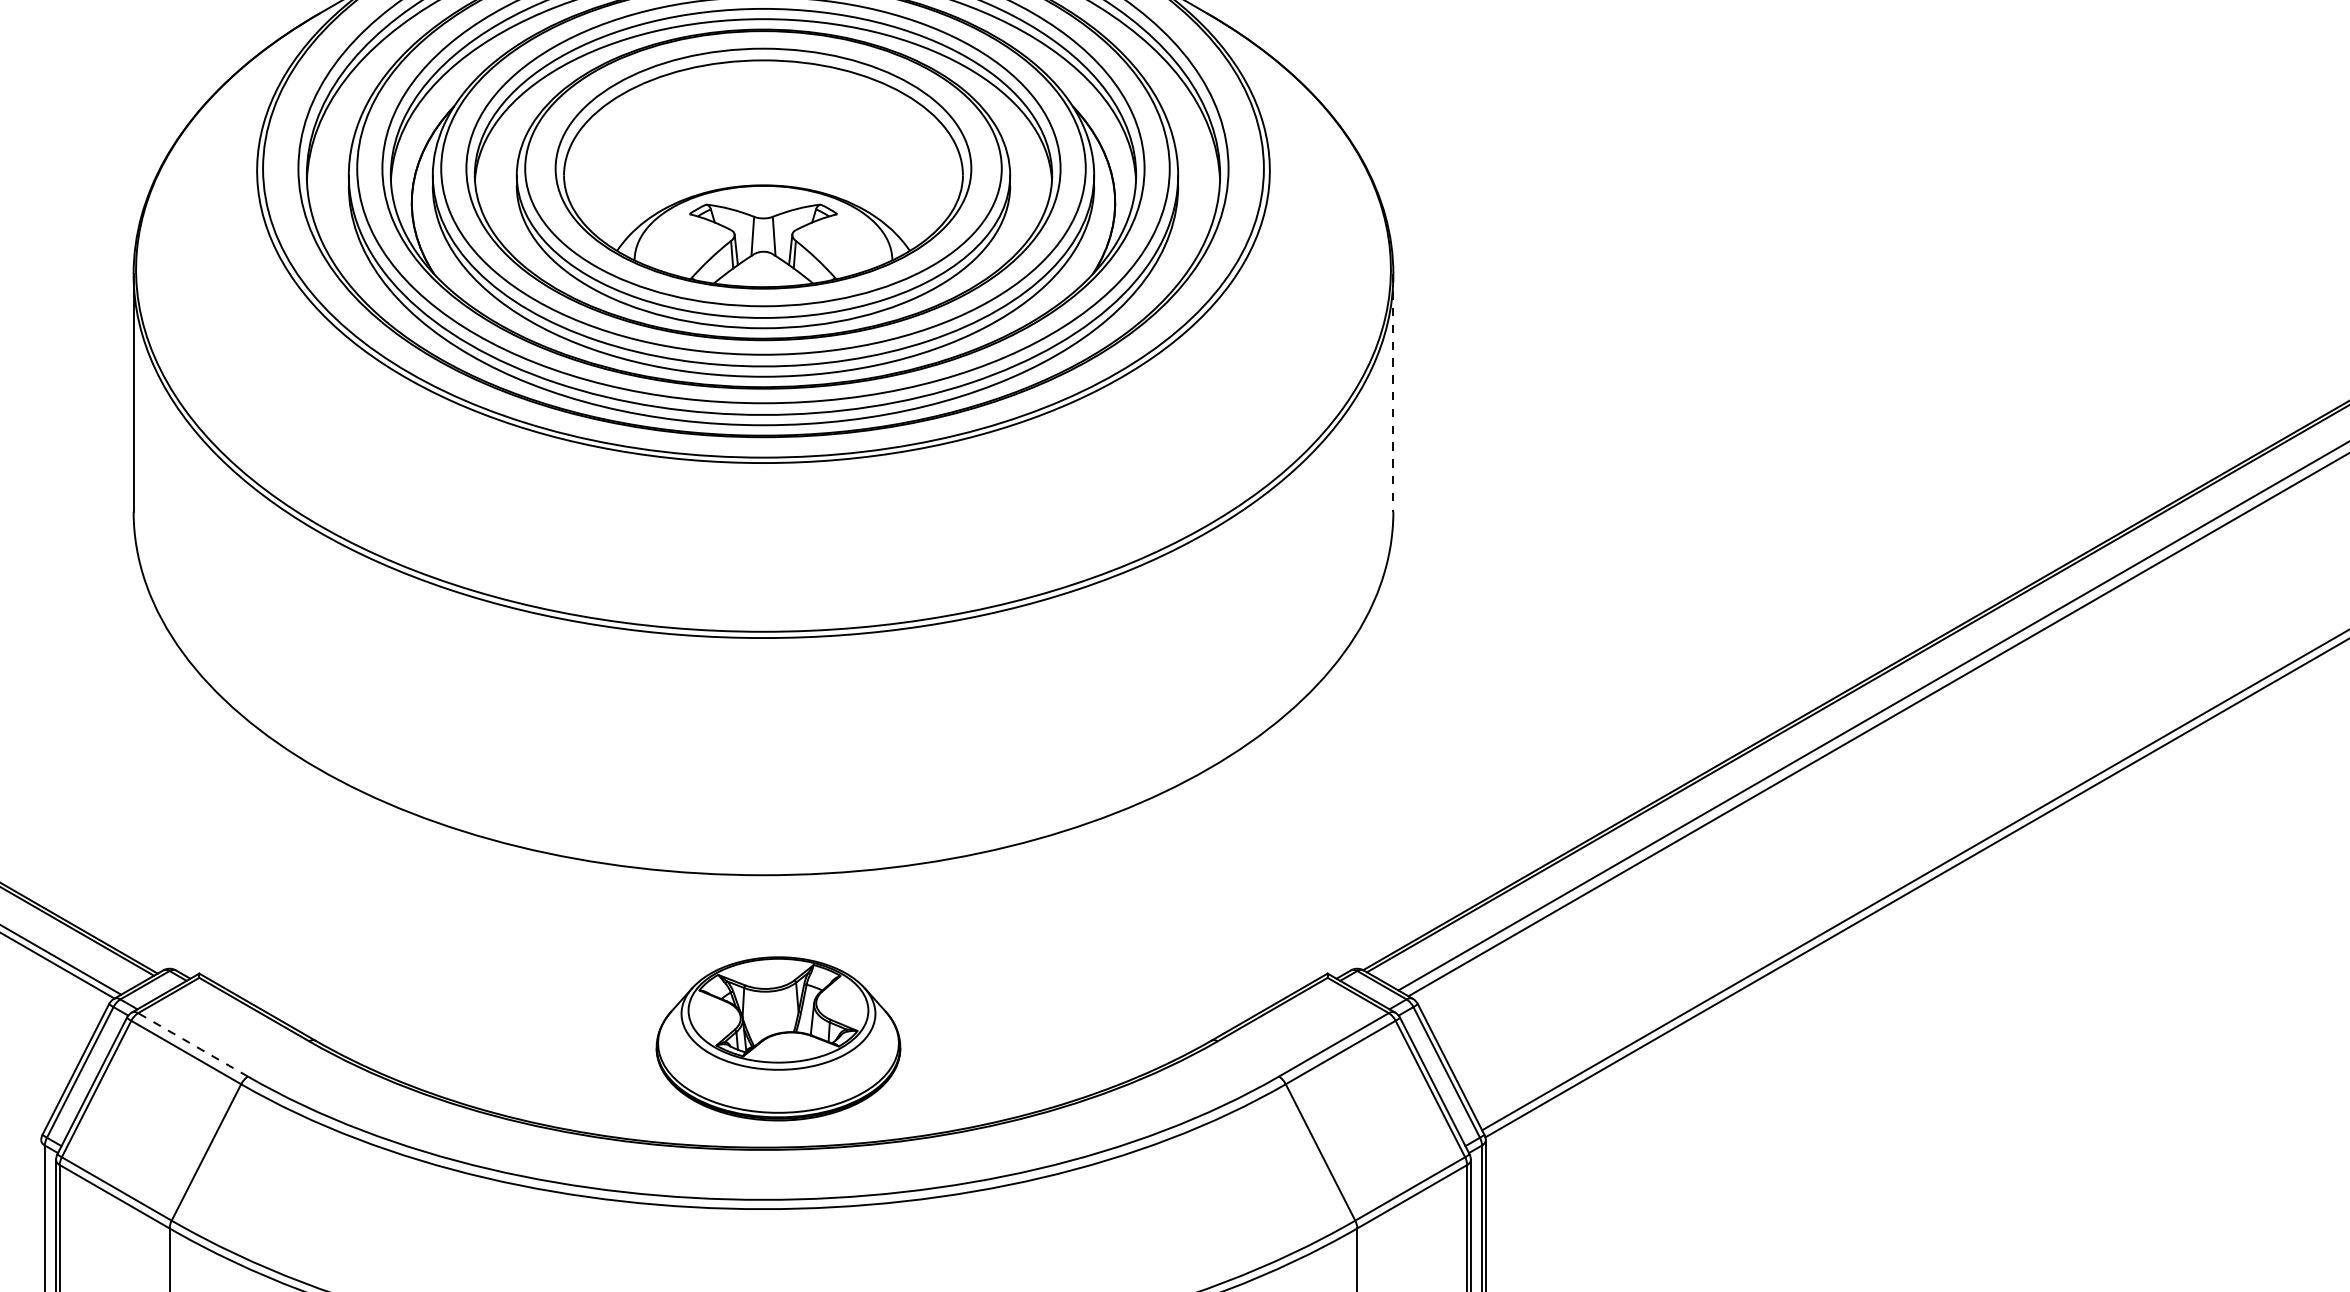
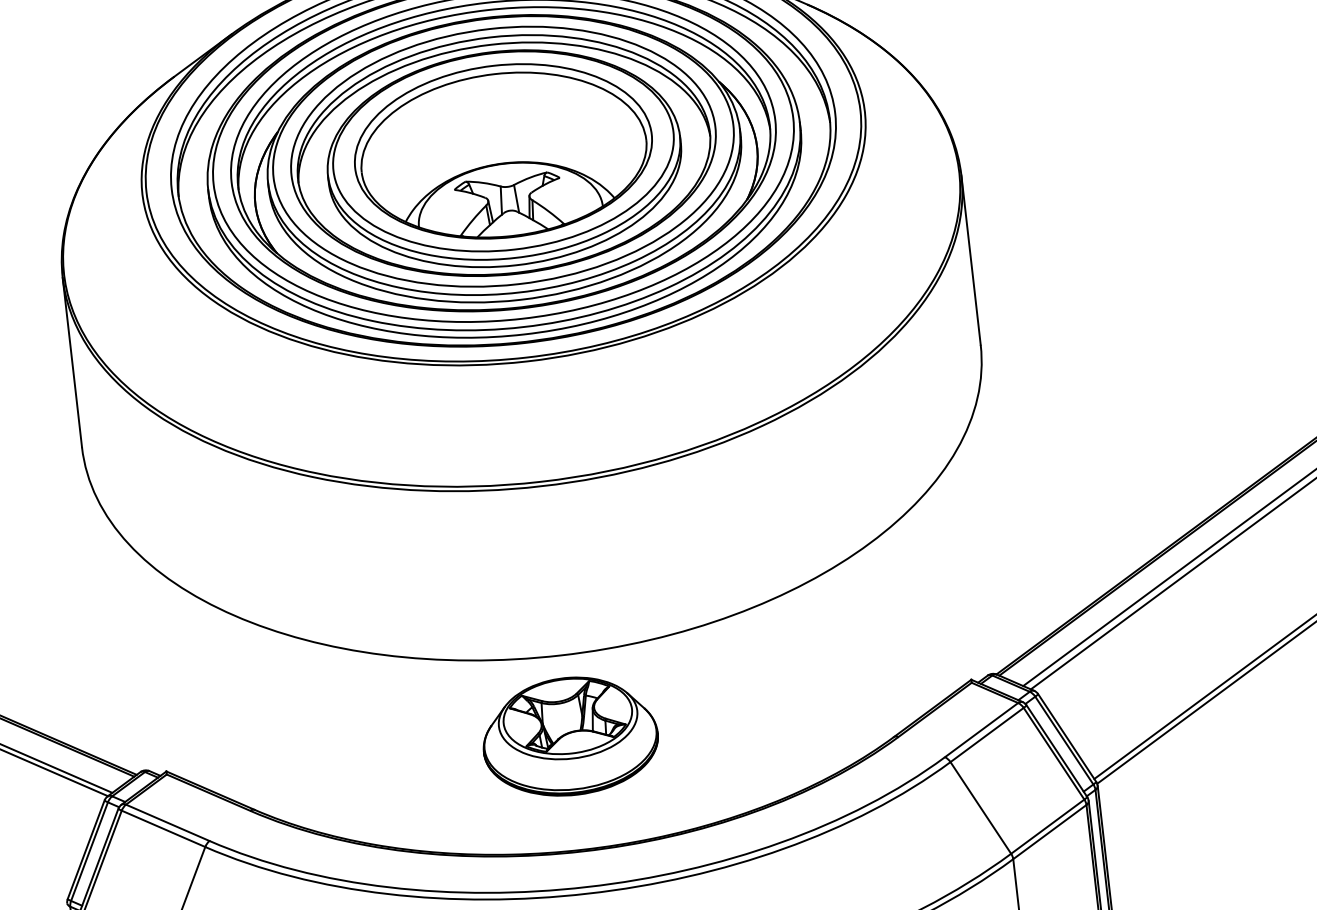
line: (1393, 392) -> (971, 259), dashed -> solid
part: (778, 1038) -> (570, 736), moved
line: (192, 1044) -> (167, 822), dashed -> solid

